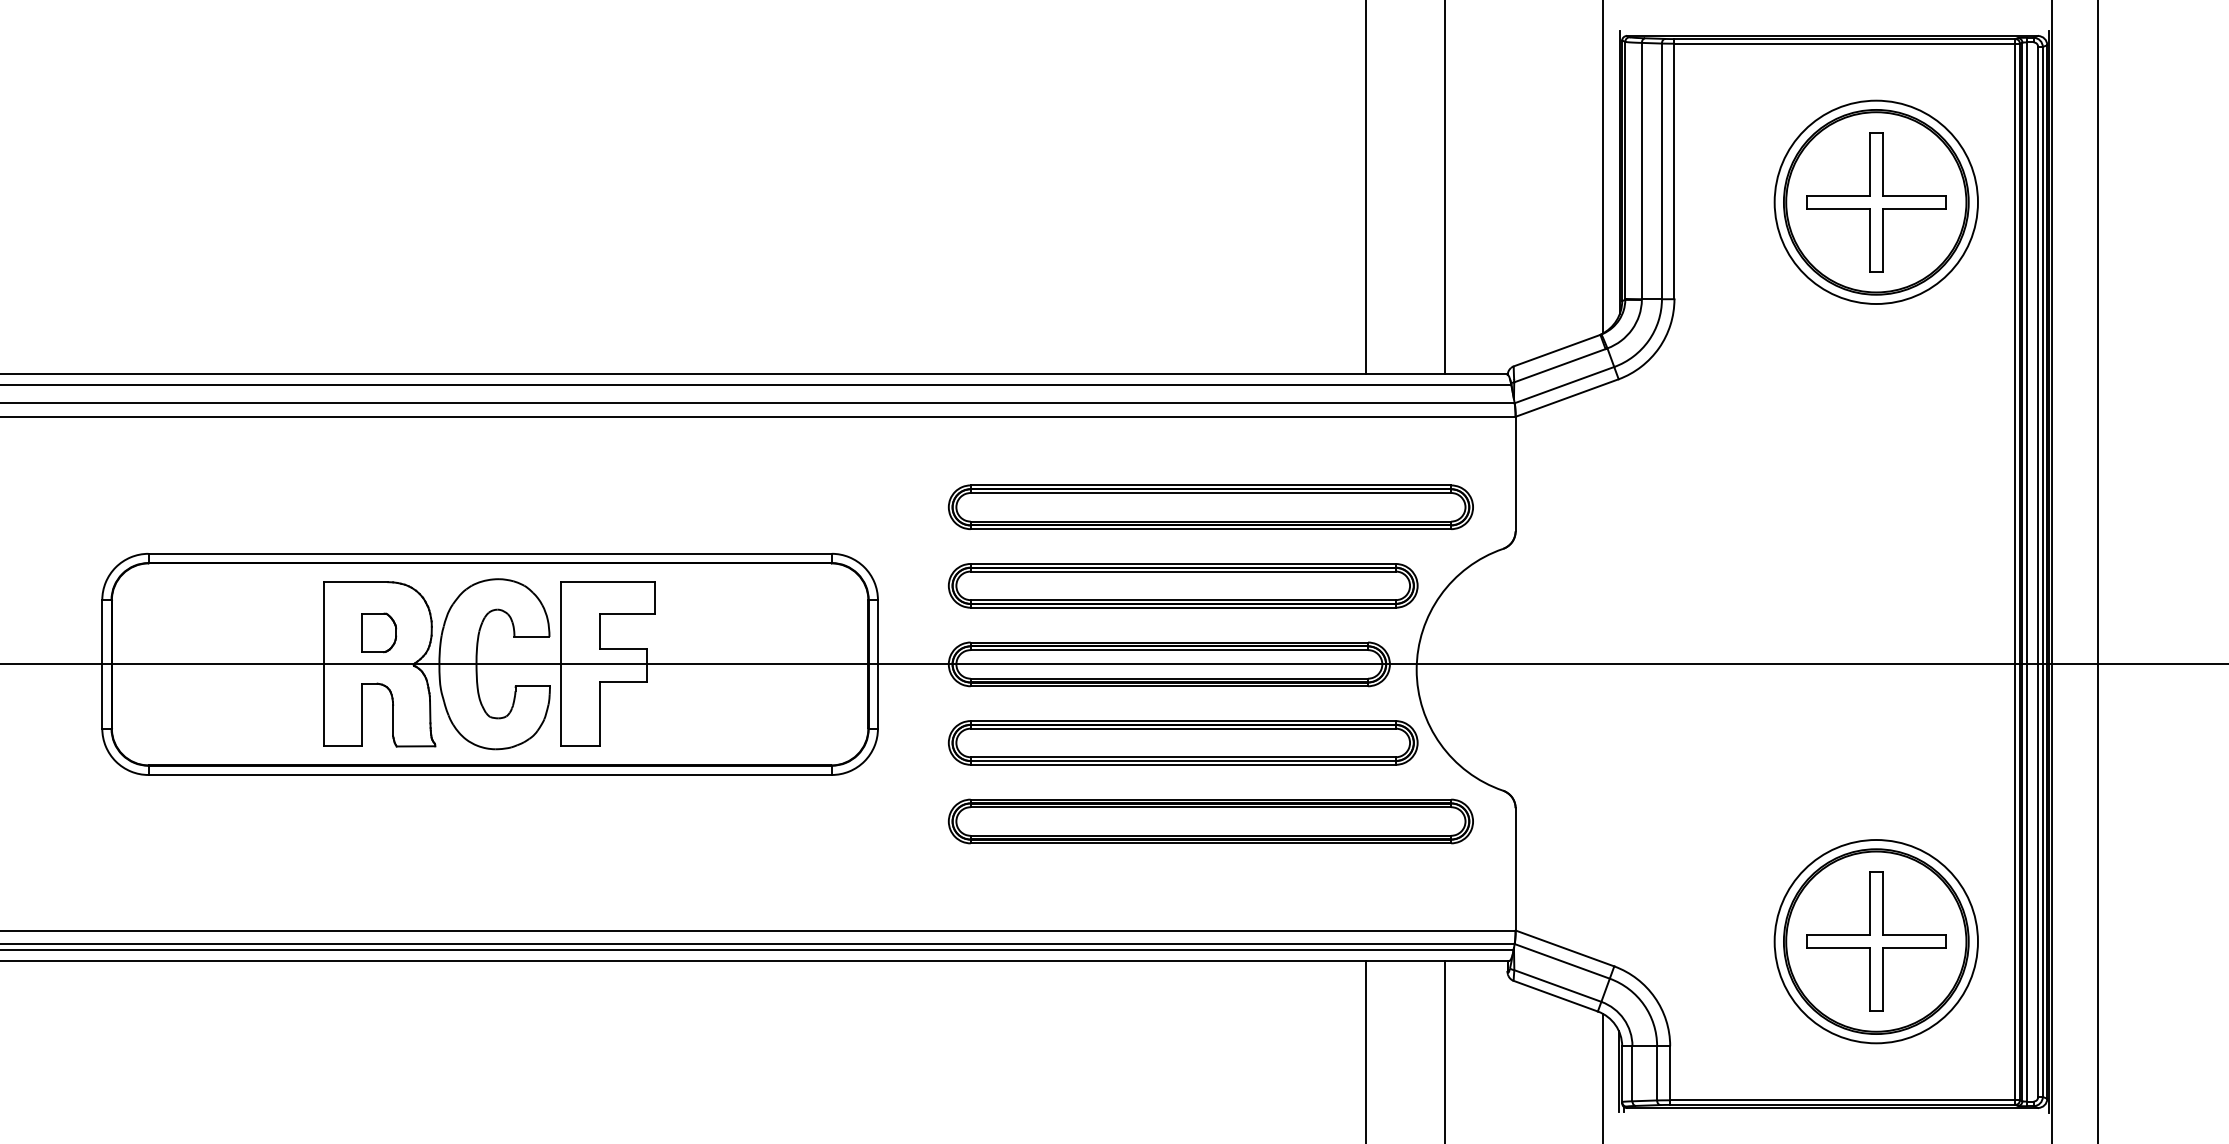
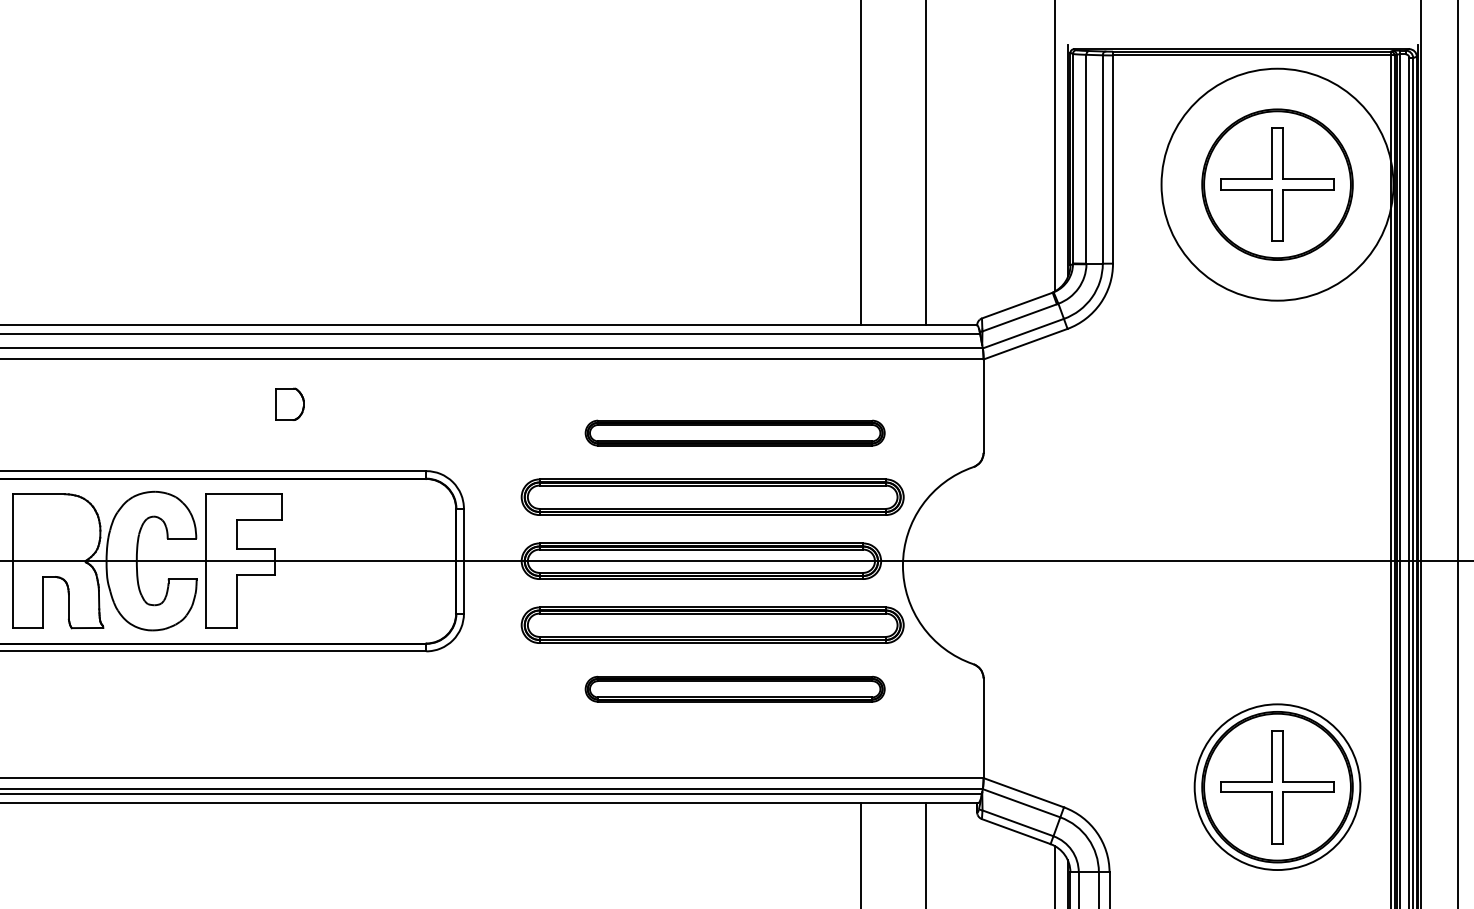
circle: (1875, 202) -> (1276, 184), size x1.4
part: (1210, 506) -> (734, 432), size x0.7
part: (379, 632) -> (290, 404), moved
part: (1210, 821) -> (734, 689), size x0.7

